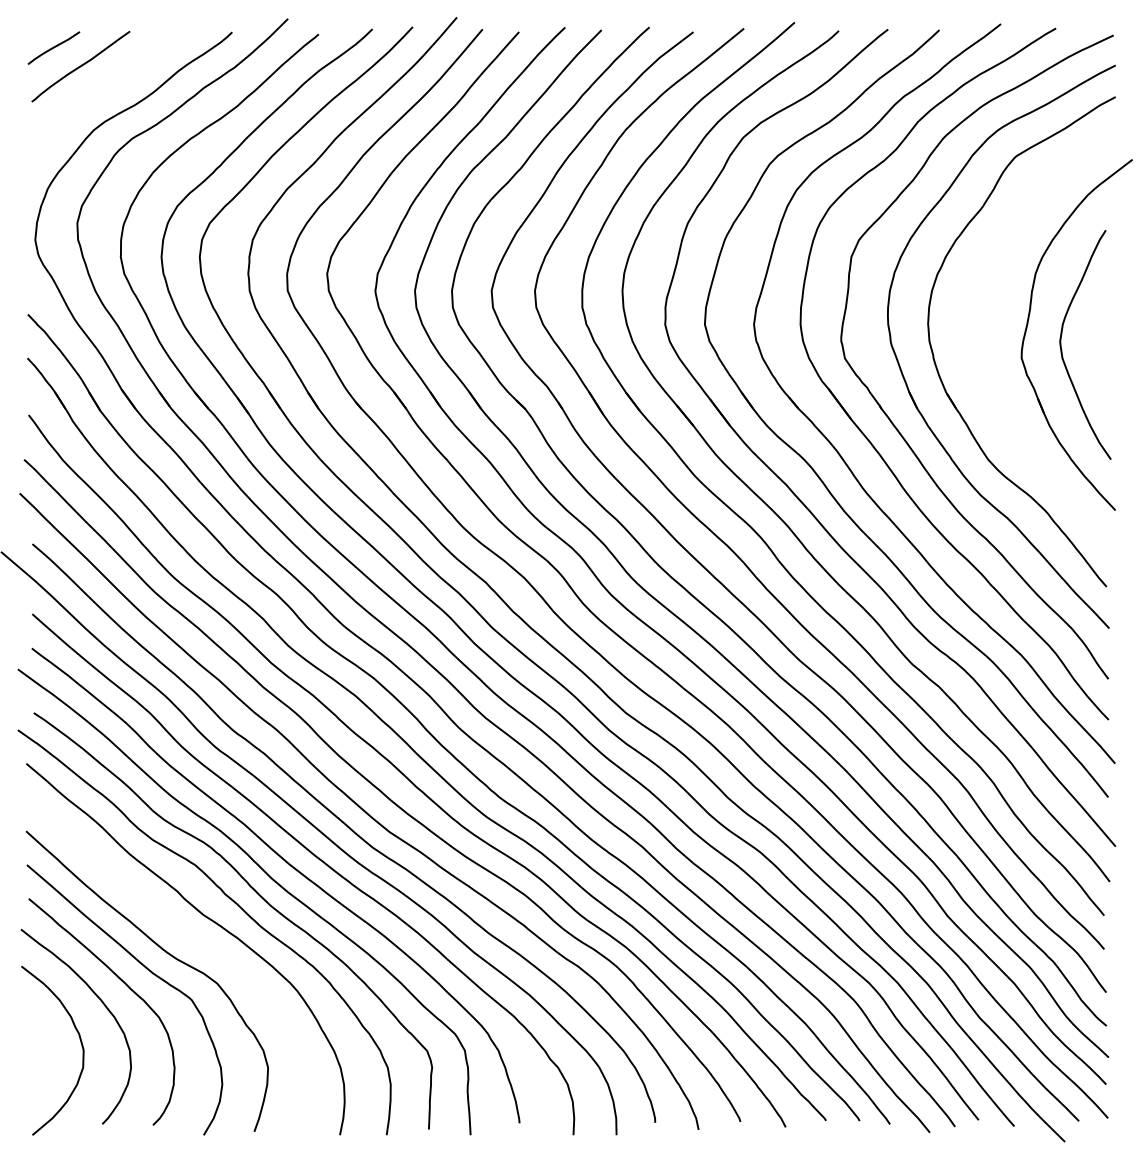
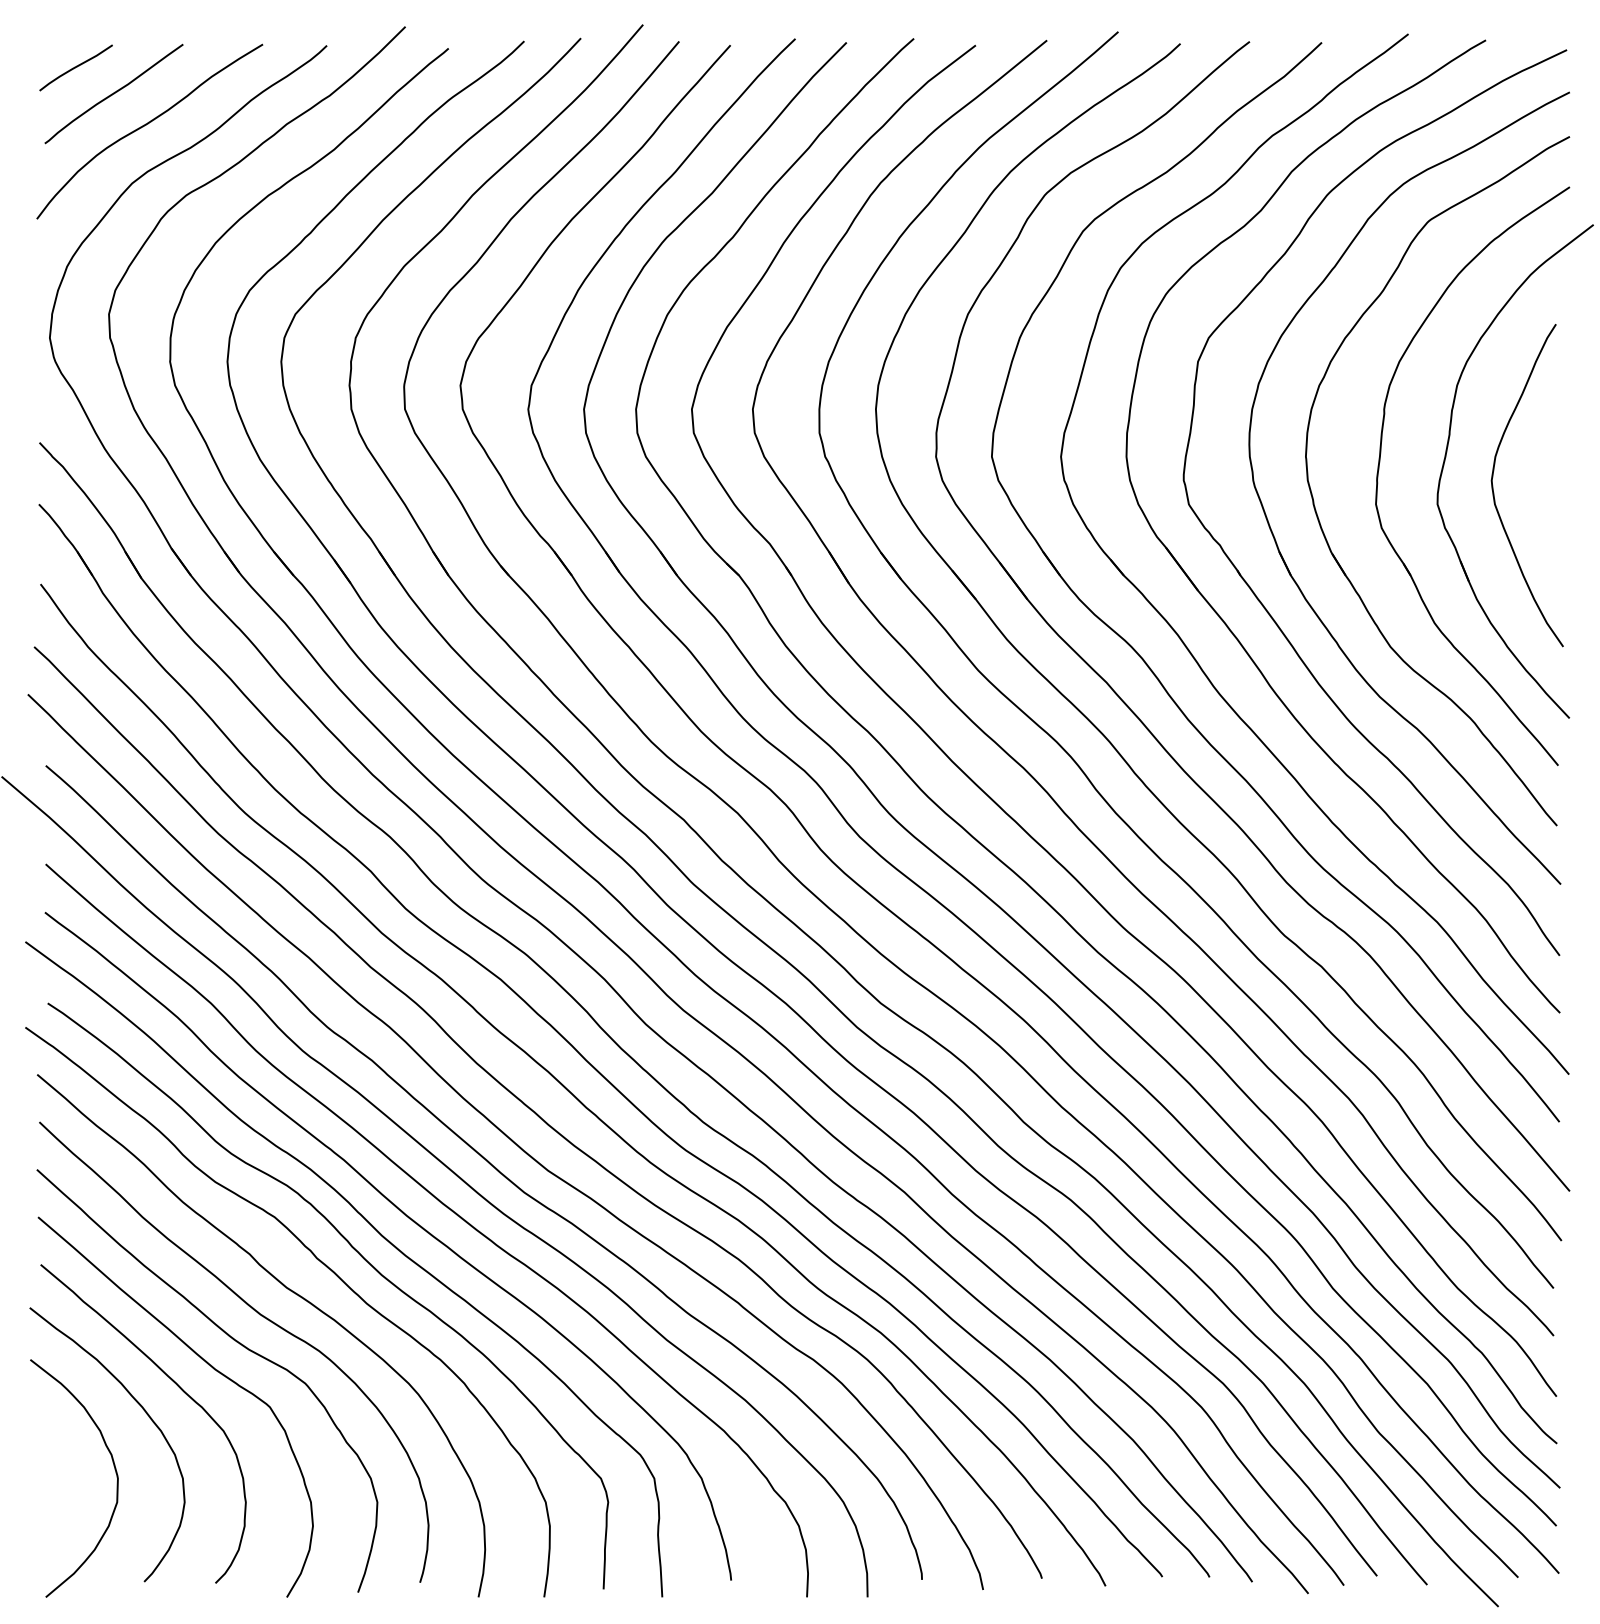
curve: (103, 89) -> (146, 125), added
part: (981, 328) -> (1380, 462), added
curve: (183, 934) -> (258, 1314), added

